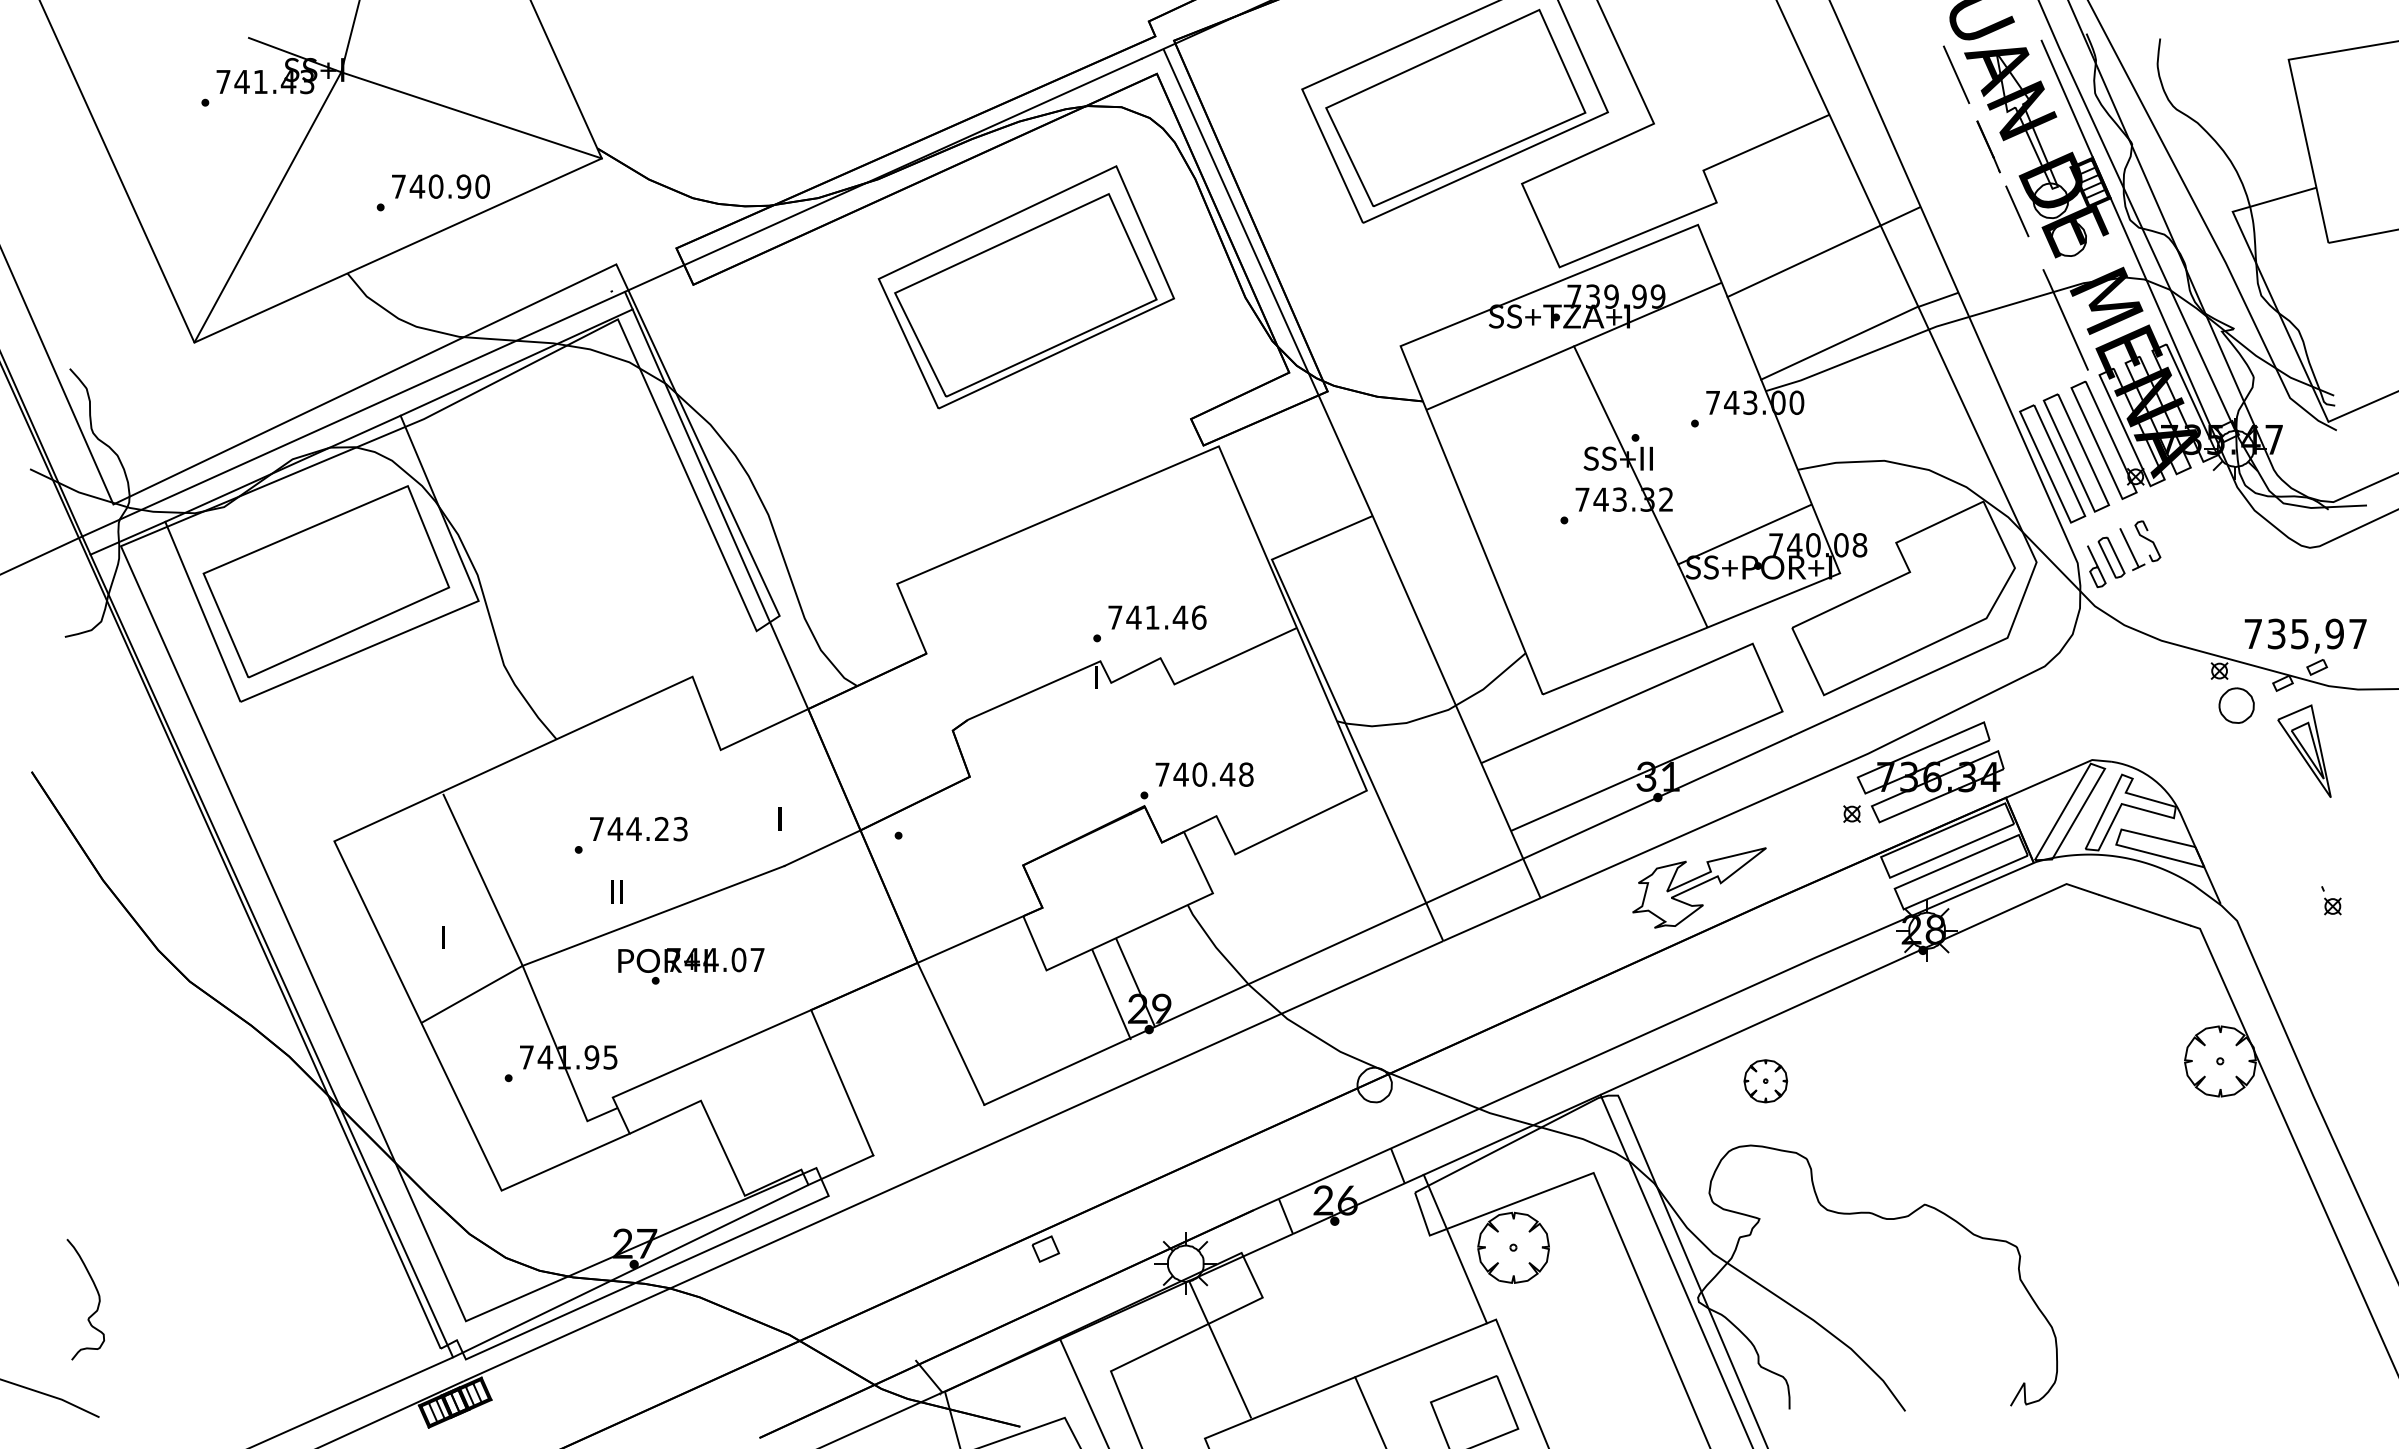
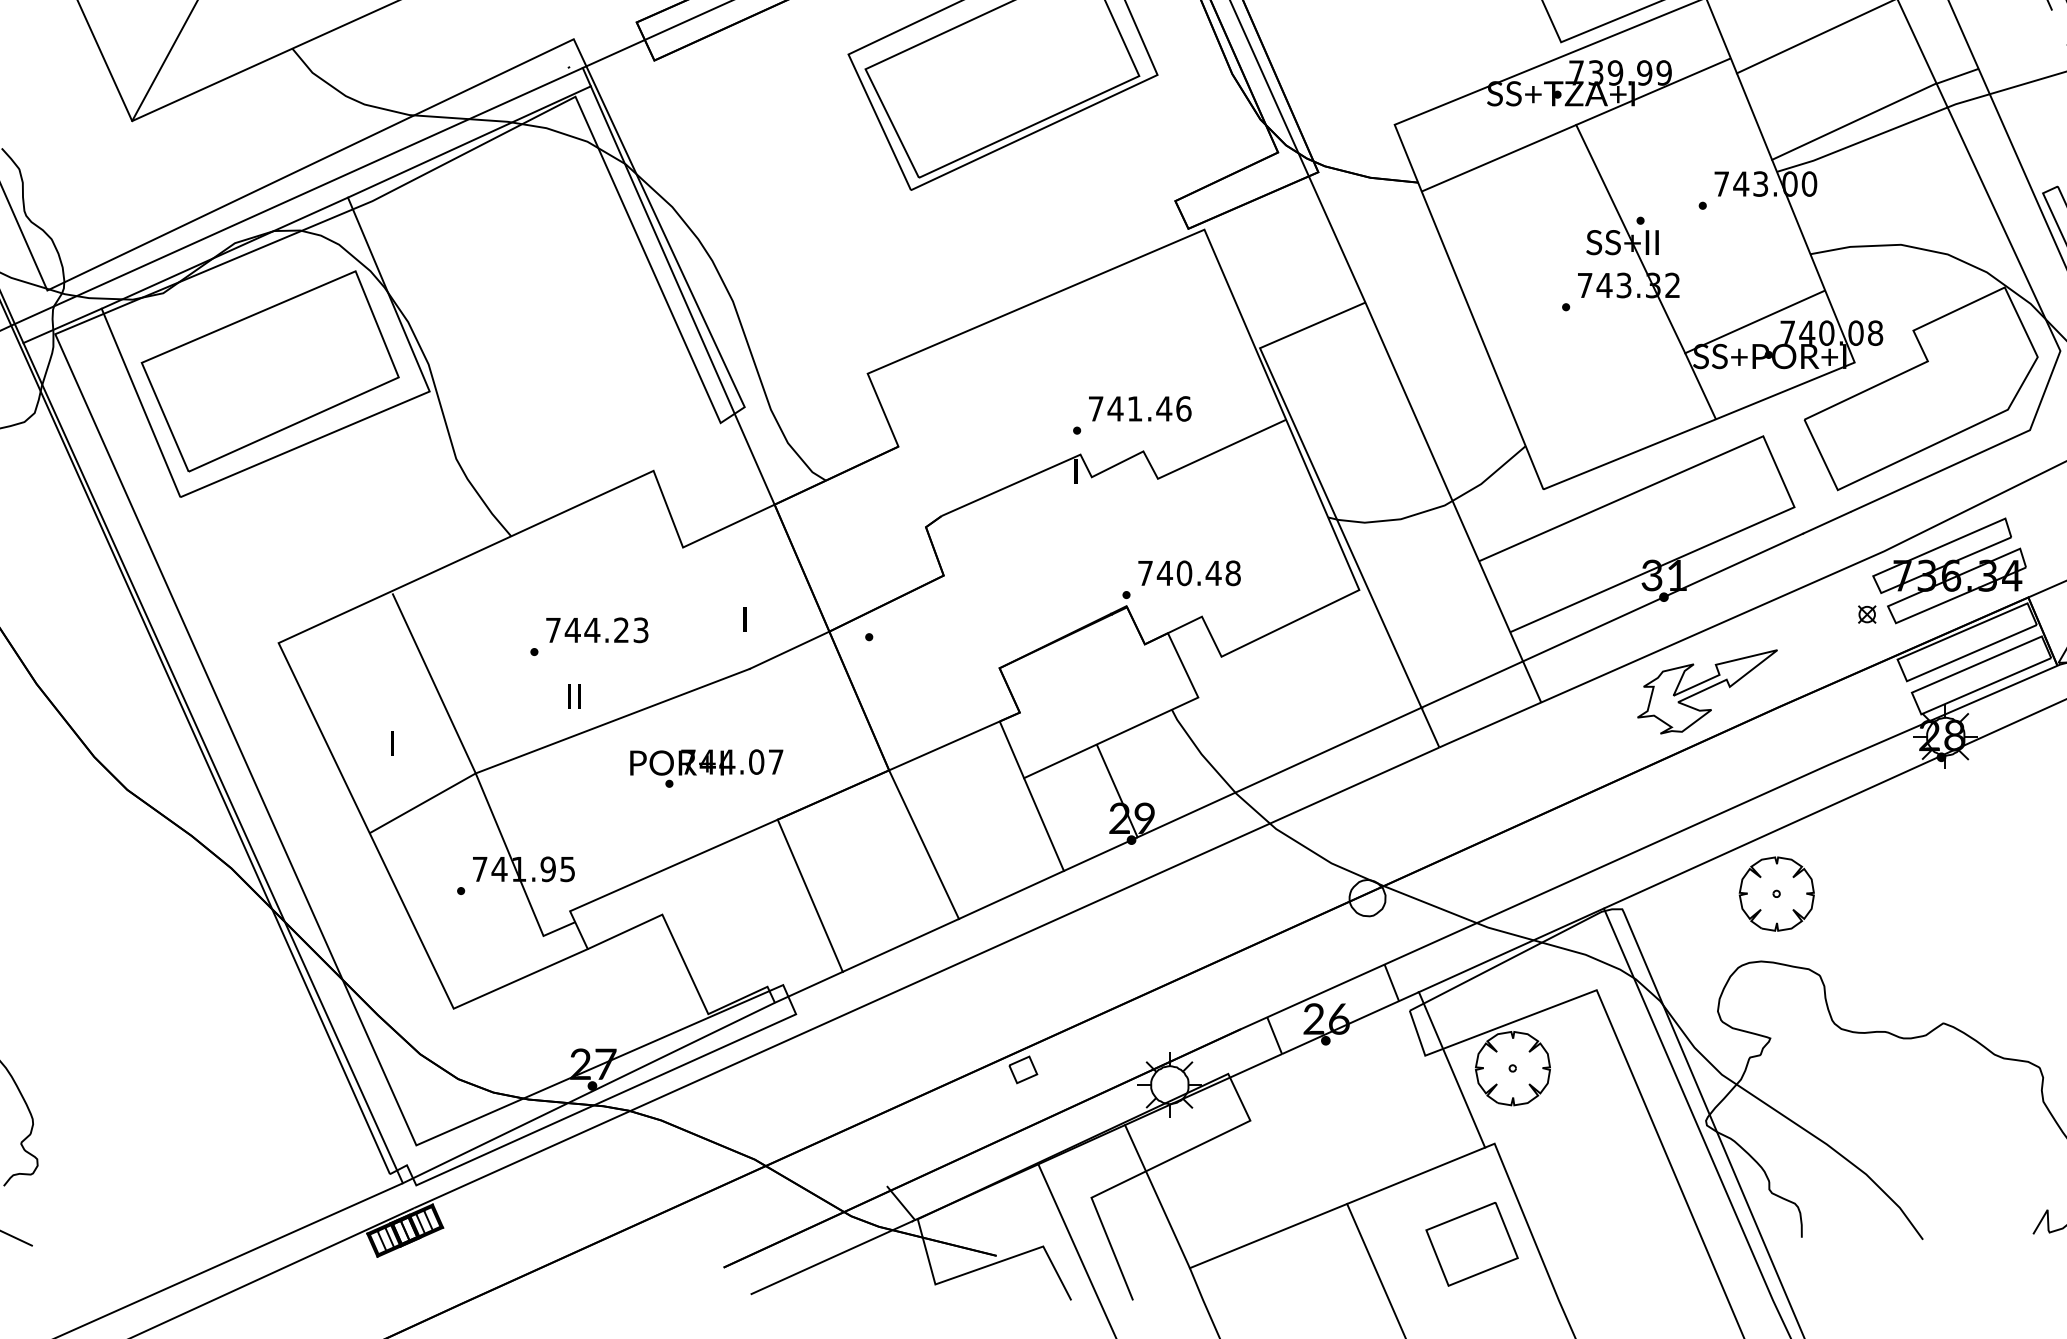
part: (691, 965) -> (706, 767), moved
line: (1111, 994) -> (1043, 824), moved
part: (1765, 1081) -> (1776, 894), size x1.67
line: (928, 1129) -> (900, 944), added
line: (1219, 1348) -> (1156, 1195), moved

